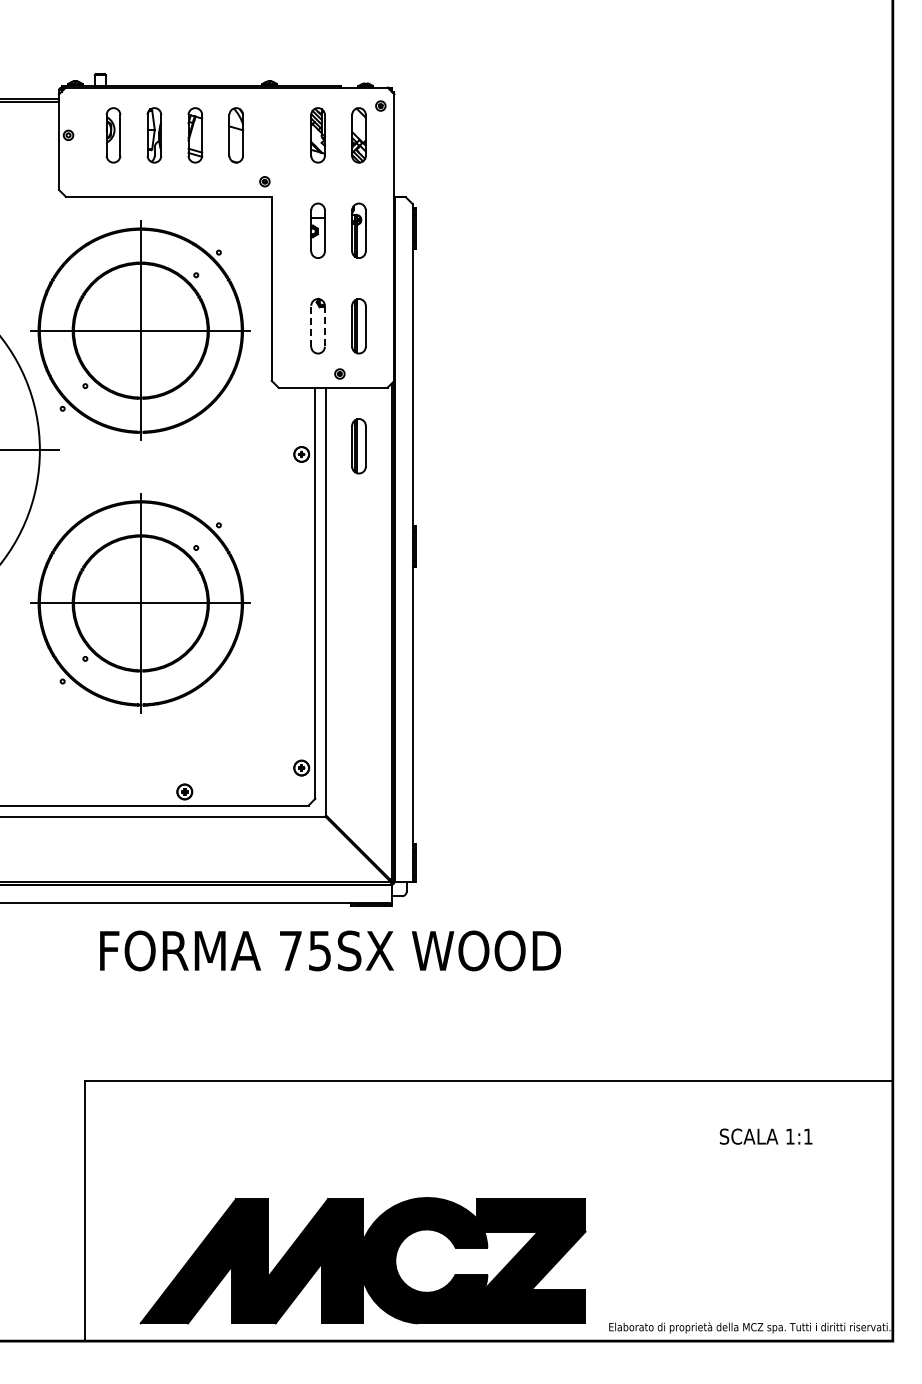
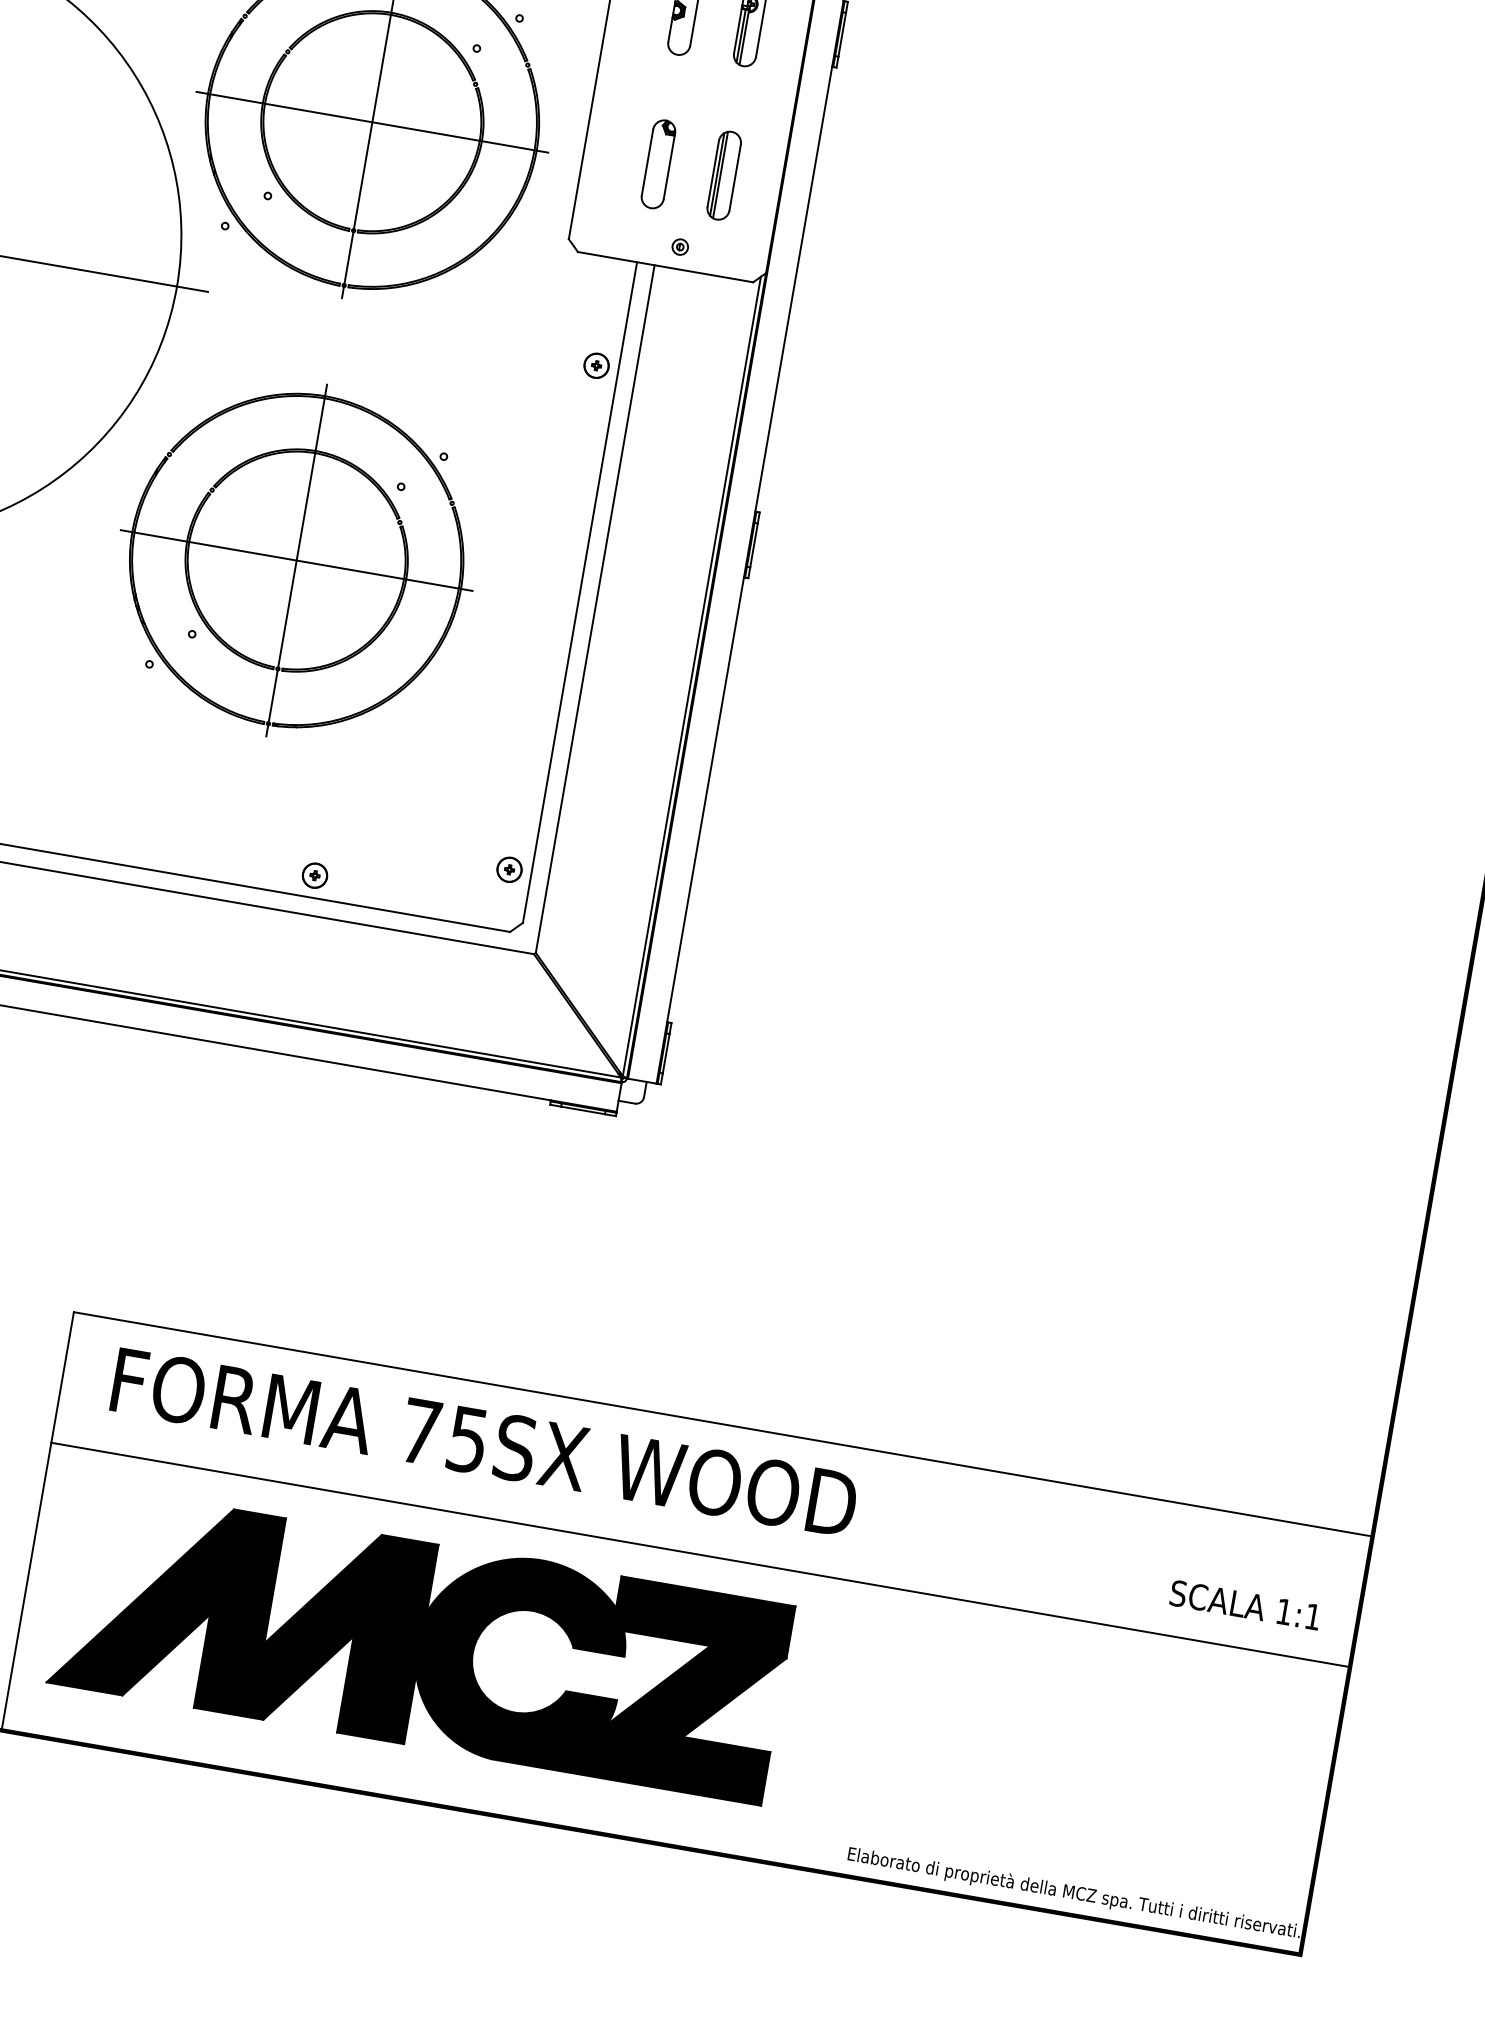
line: (311, 325) -> (648, 161), dashed -> solid
line: (324, 326) -> (668, 166), dashed -> solid
part: (358, 446) -> (690, 368), removed
text: (330, 950) -> (484, 1442), moved
text: (765, 1136) -> (1244, 1604), moved
line: (488, 1162) -> (700, 1555), added
part: (362, 1260) -> (420, 1642), moved

